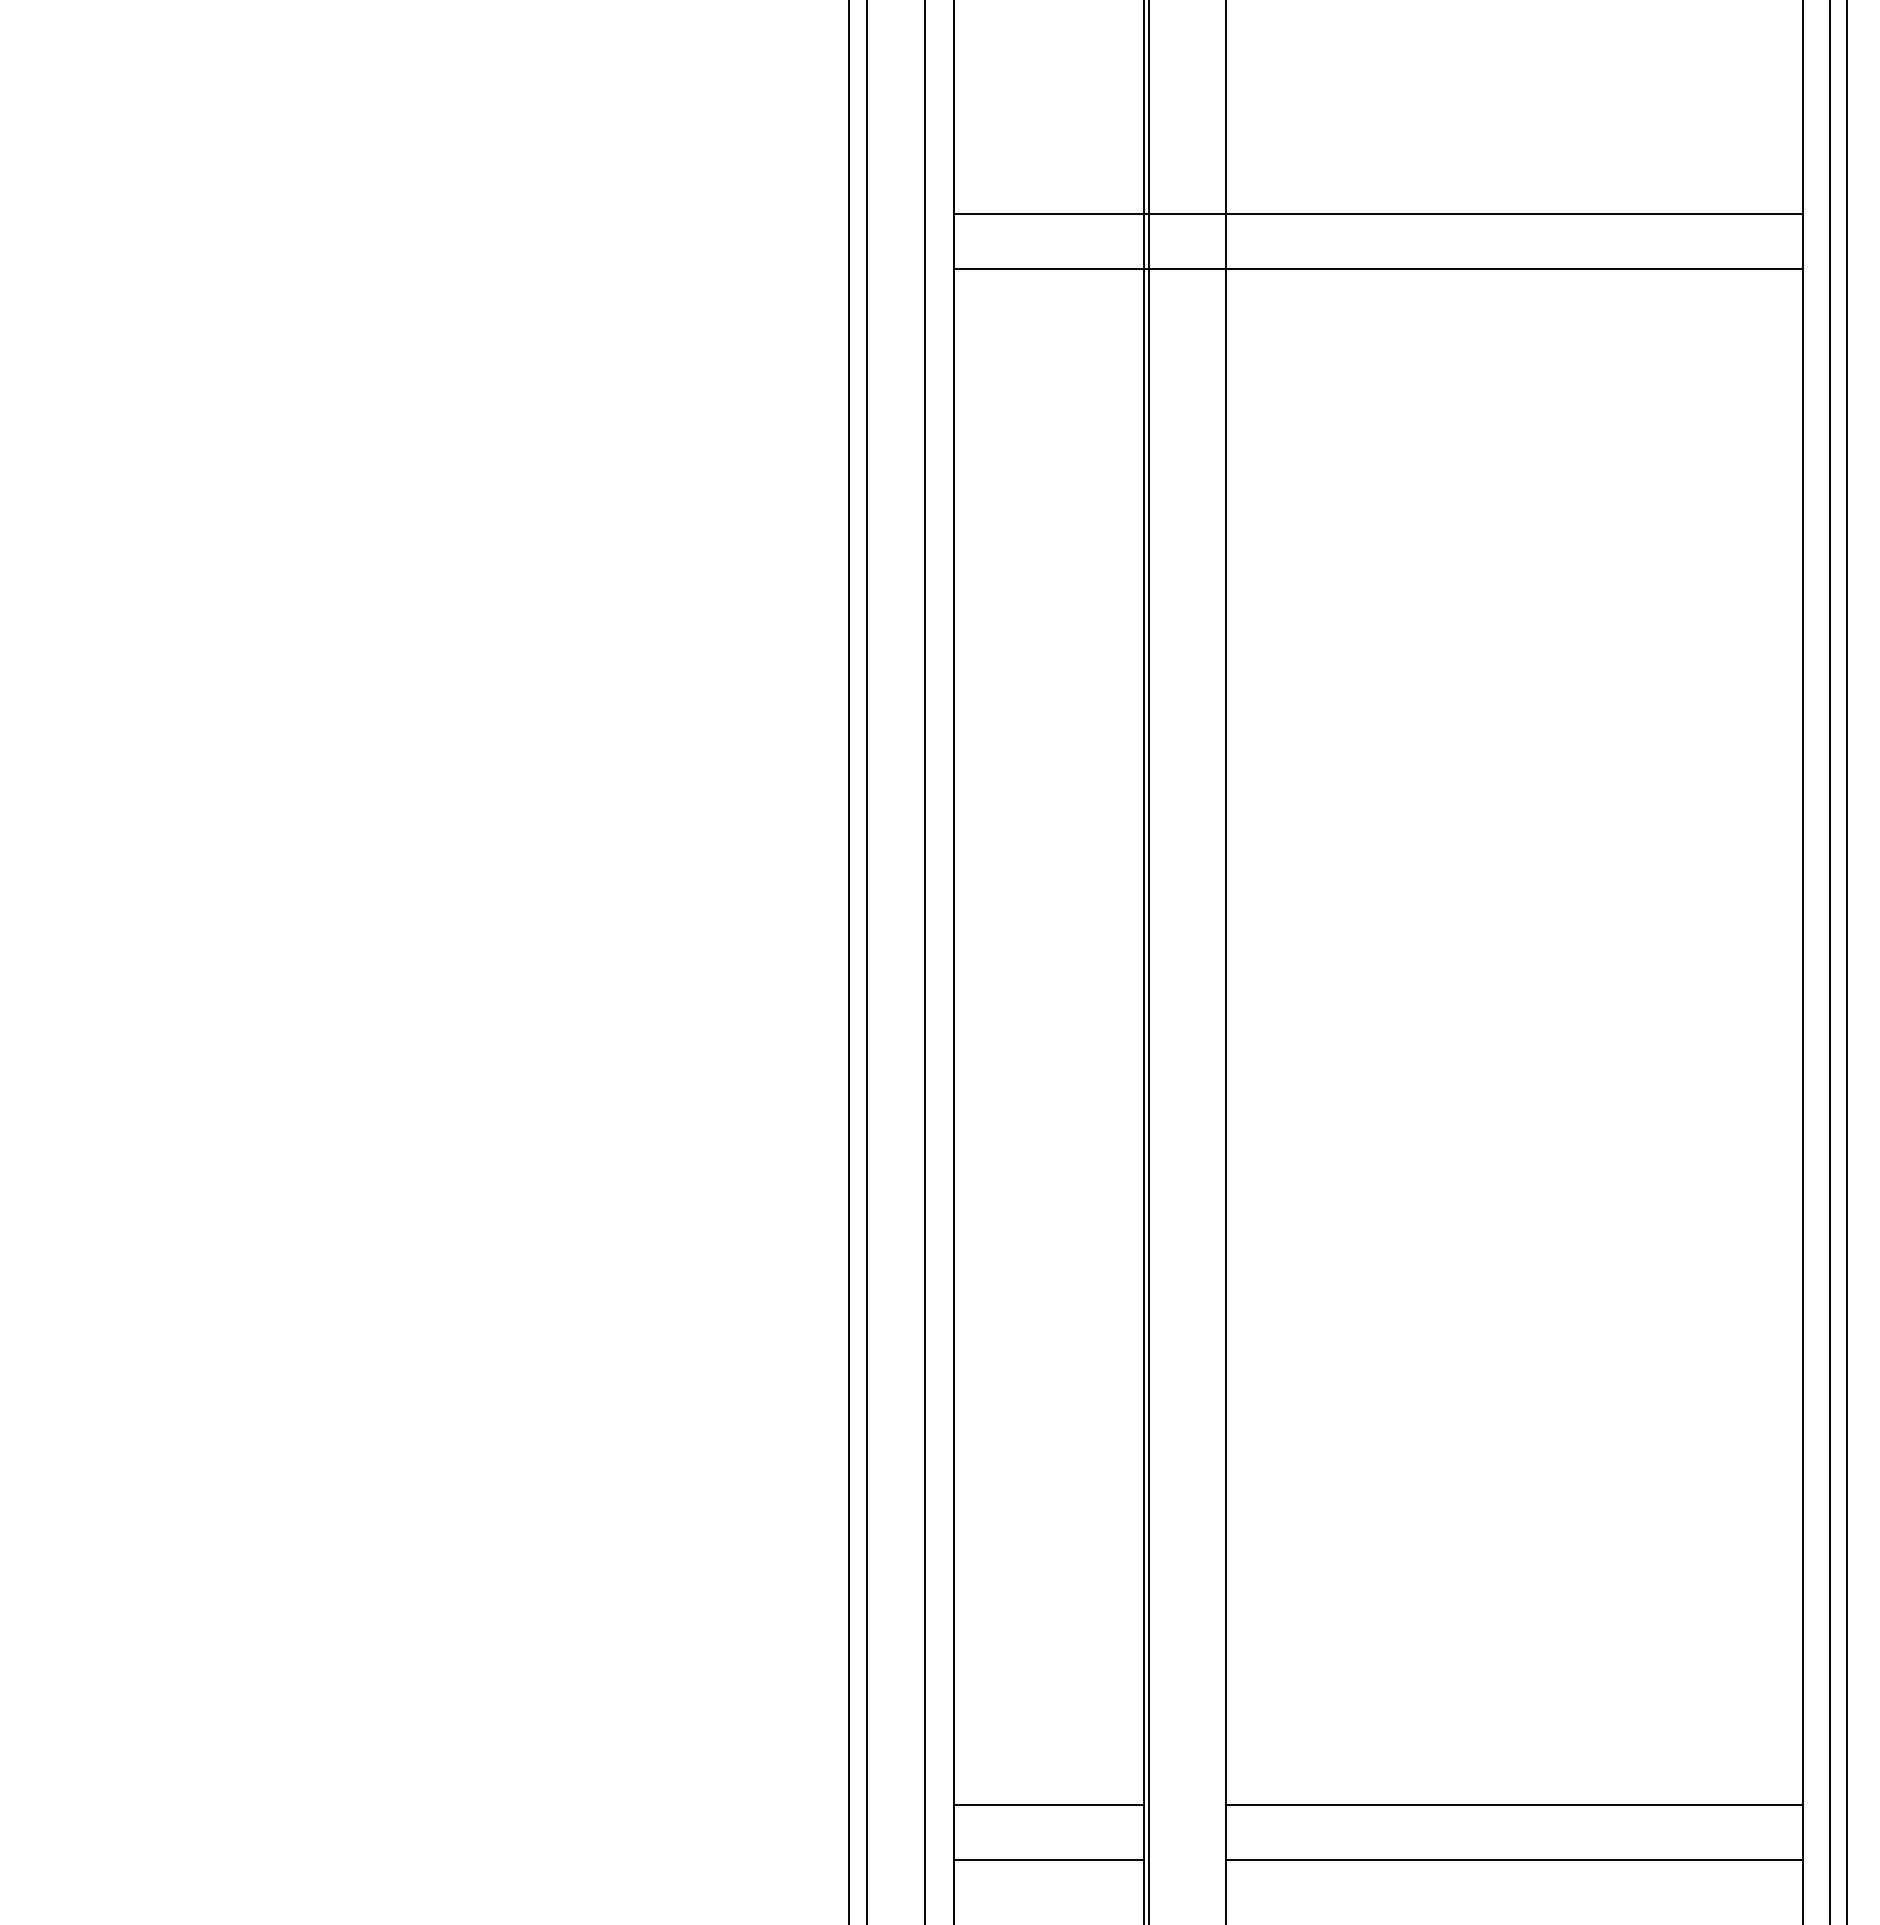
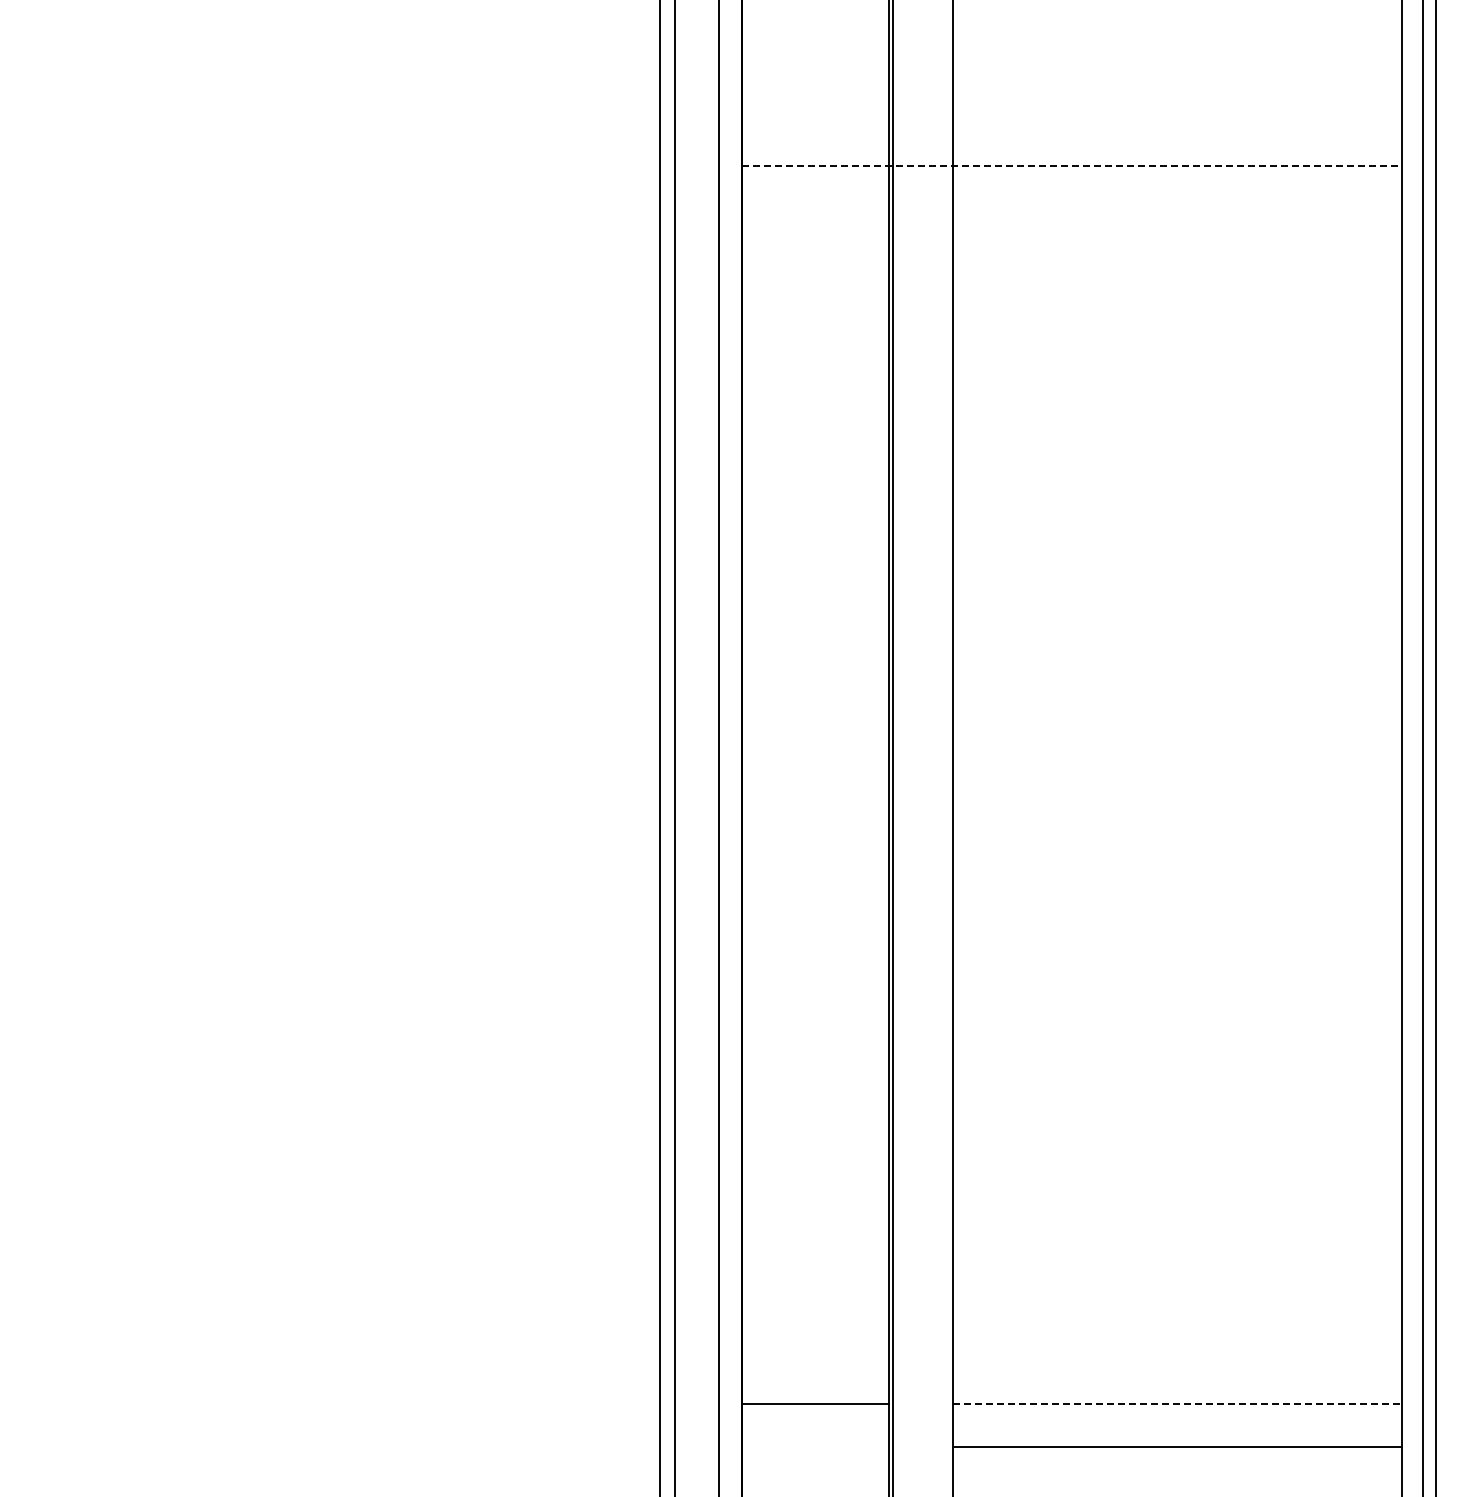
line: (1377, 214) -> (1071, 166), solid -> dashed
line: (1377, 269) -> (1071, 209), removed
line: (1514, 1804) -> (1177, 1403), solid -> dashed
line: (1048, 1860) -> (815, 1446), removed

